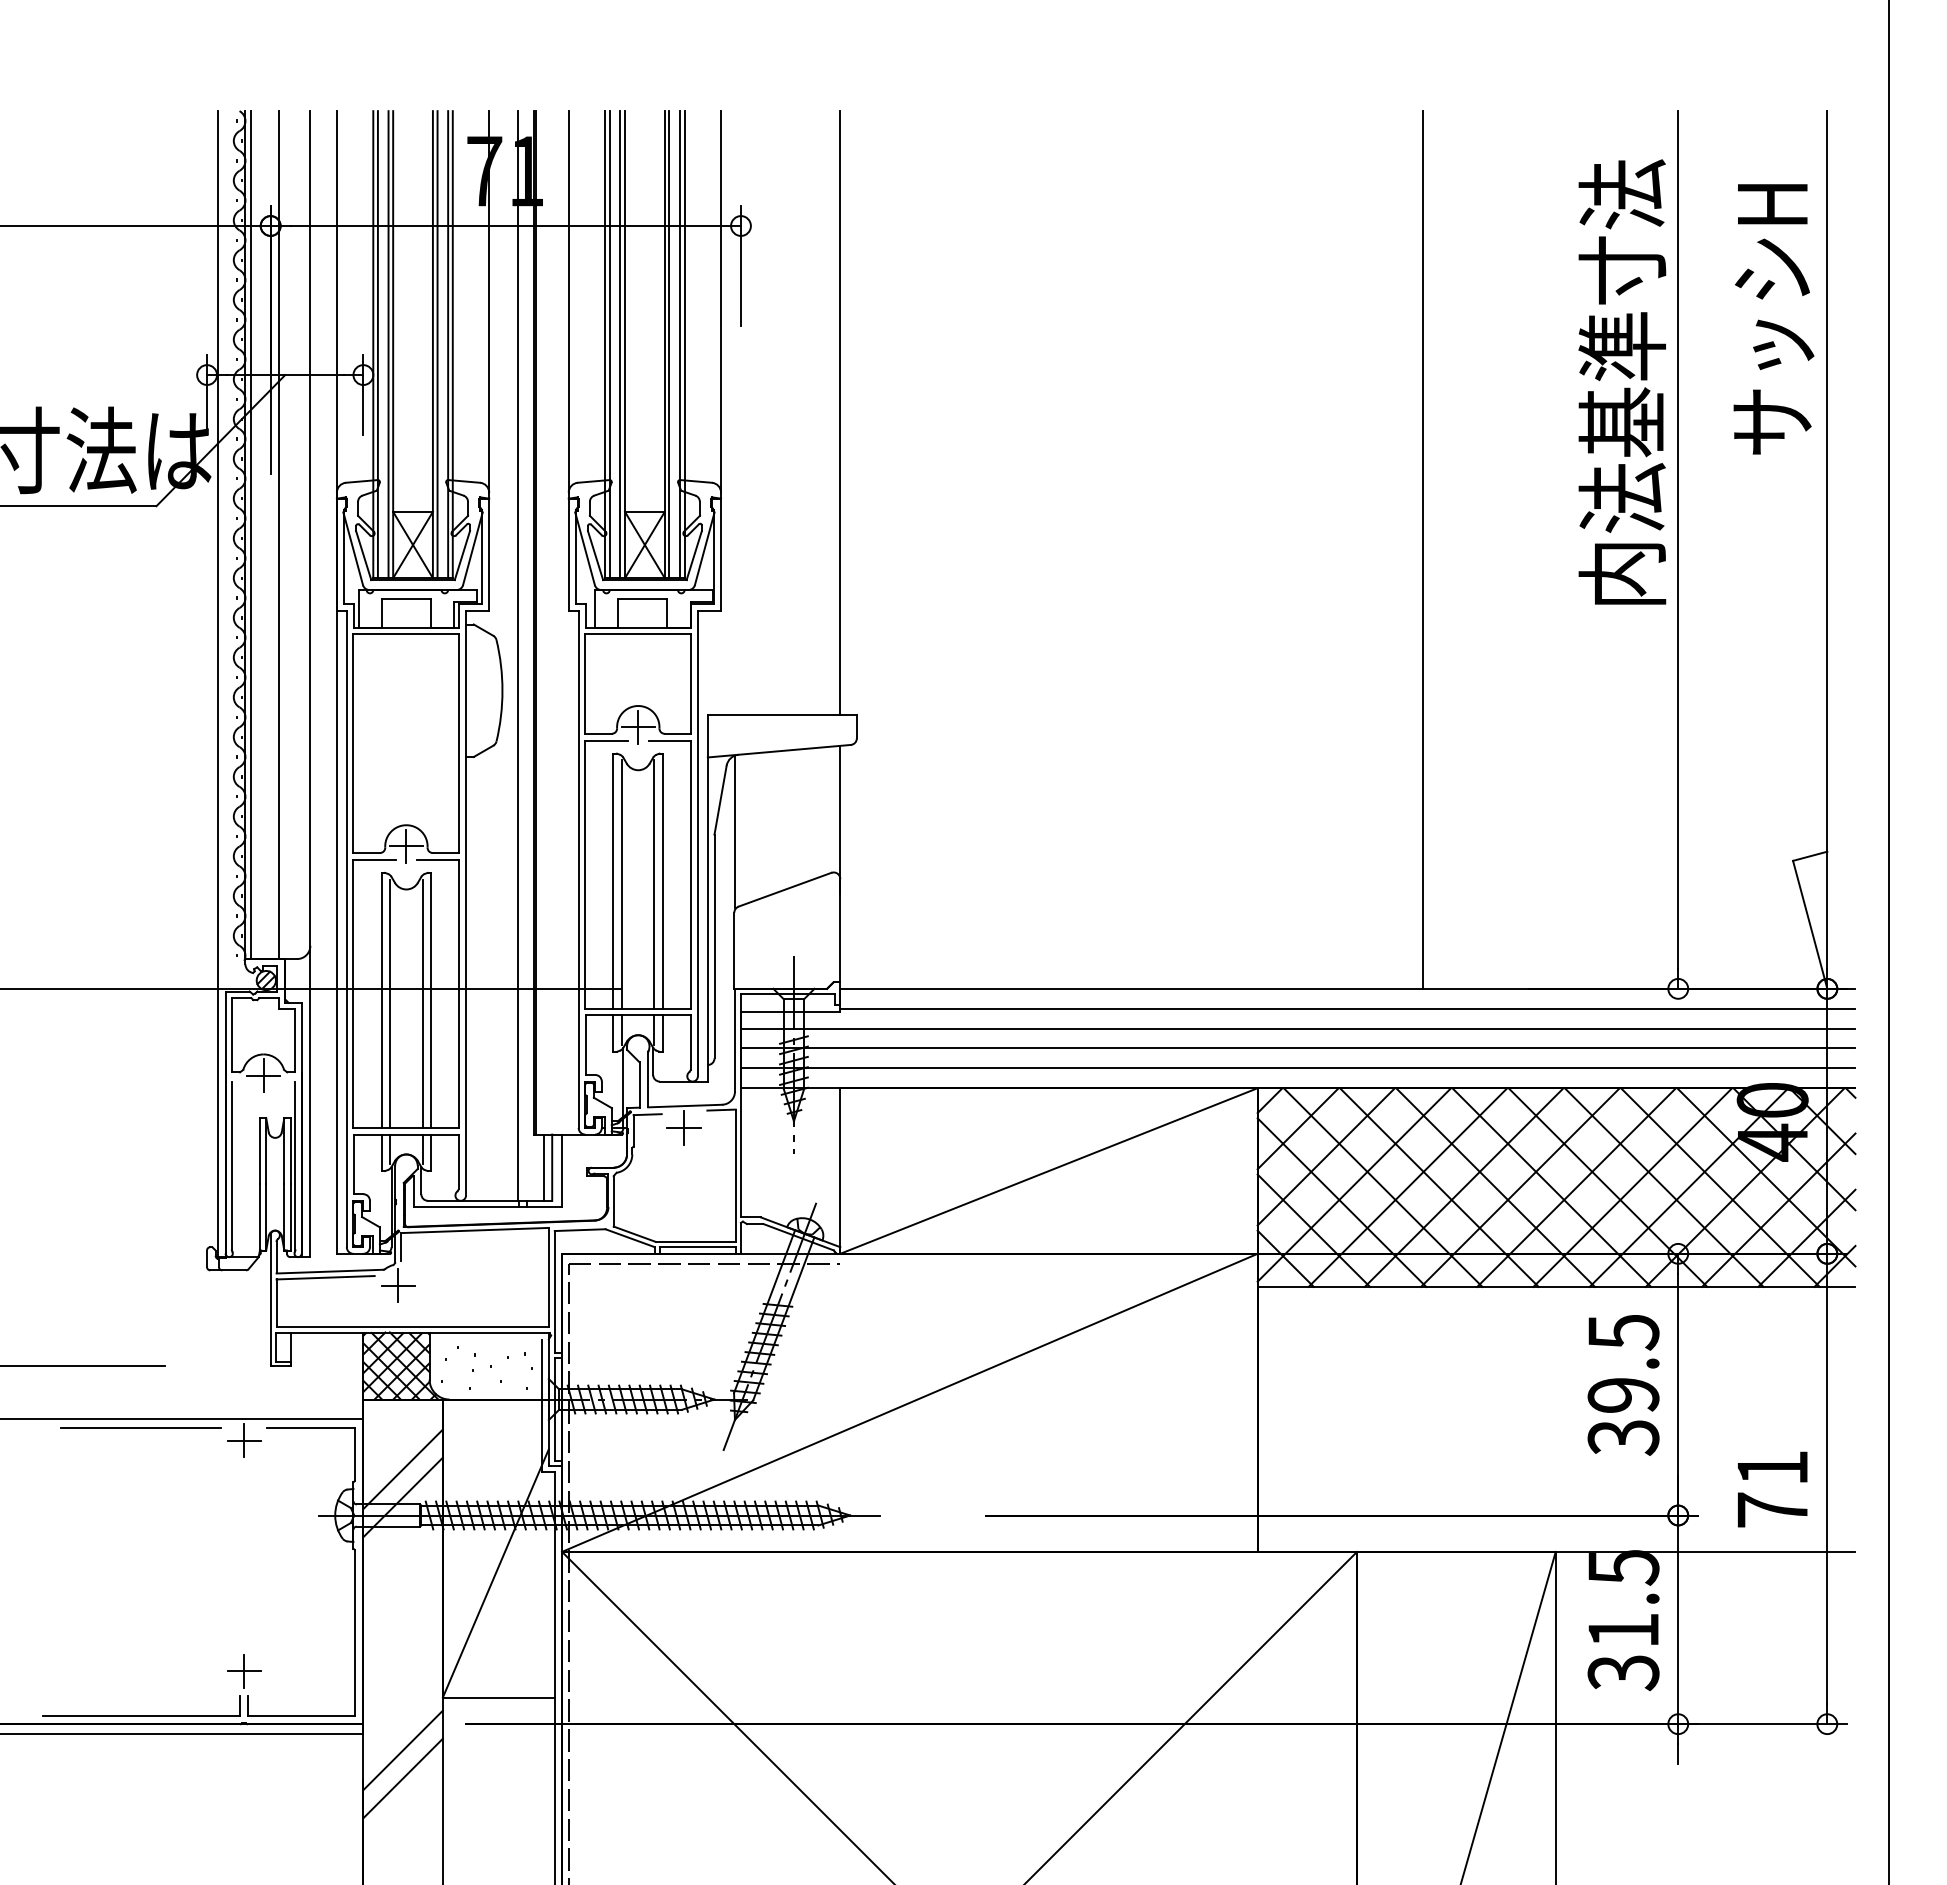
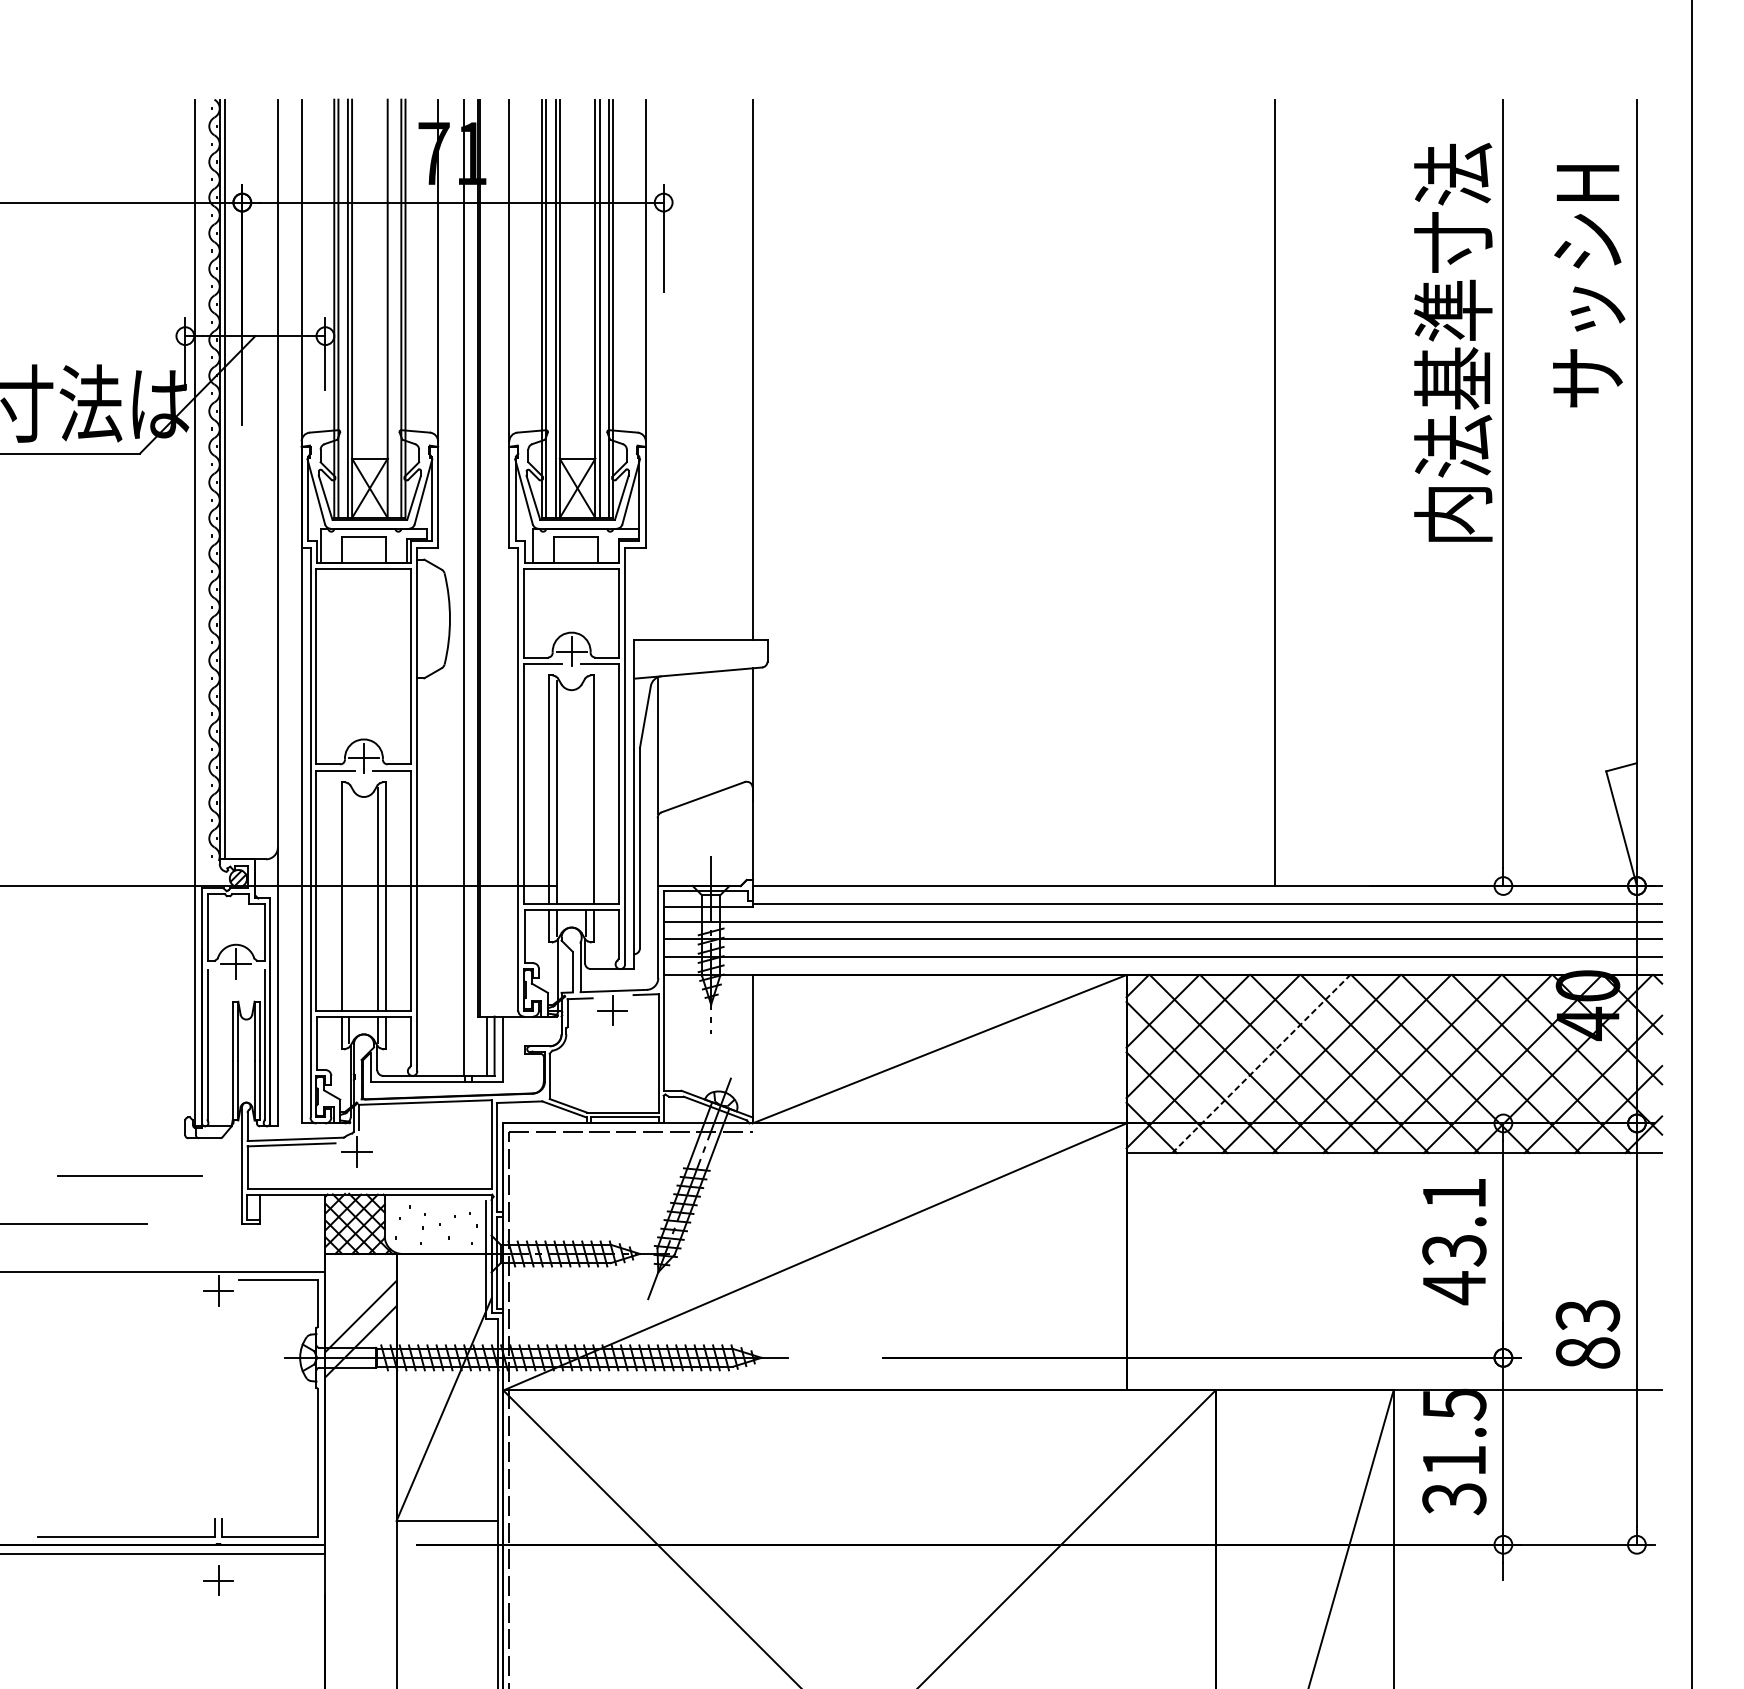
line: (437, 344) -> (391, 308), removed
line: (278, 535) -> (249, 479), removed
line: (654, 884) -> (586, 792), removed
line: (390, 1003) -> (349, 899), removed
line: (1407, 1187) -> (1260, 1063), solid -> dashed
text: (1623, 1385) -> (1454, 1241), 39.5 -> 43.1
line: (140, 1427) -> (129, 1175), moved
text: (1772, 1489) -> (1587, 1334), 71 -> 83
part: (244, 1671) -> (218, 1580), moved
line: (402, 1750) -> (360, 1568), removed
line: (402, 1778) -> (360, 1593), removed

